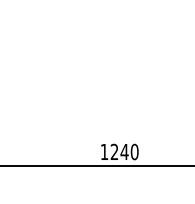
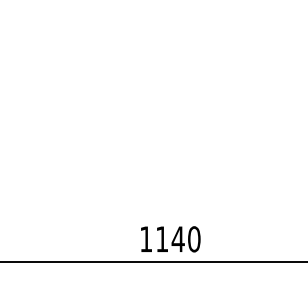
text: (114, 151) -> (162, 238), 1240 -> 1140

